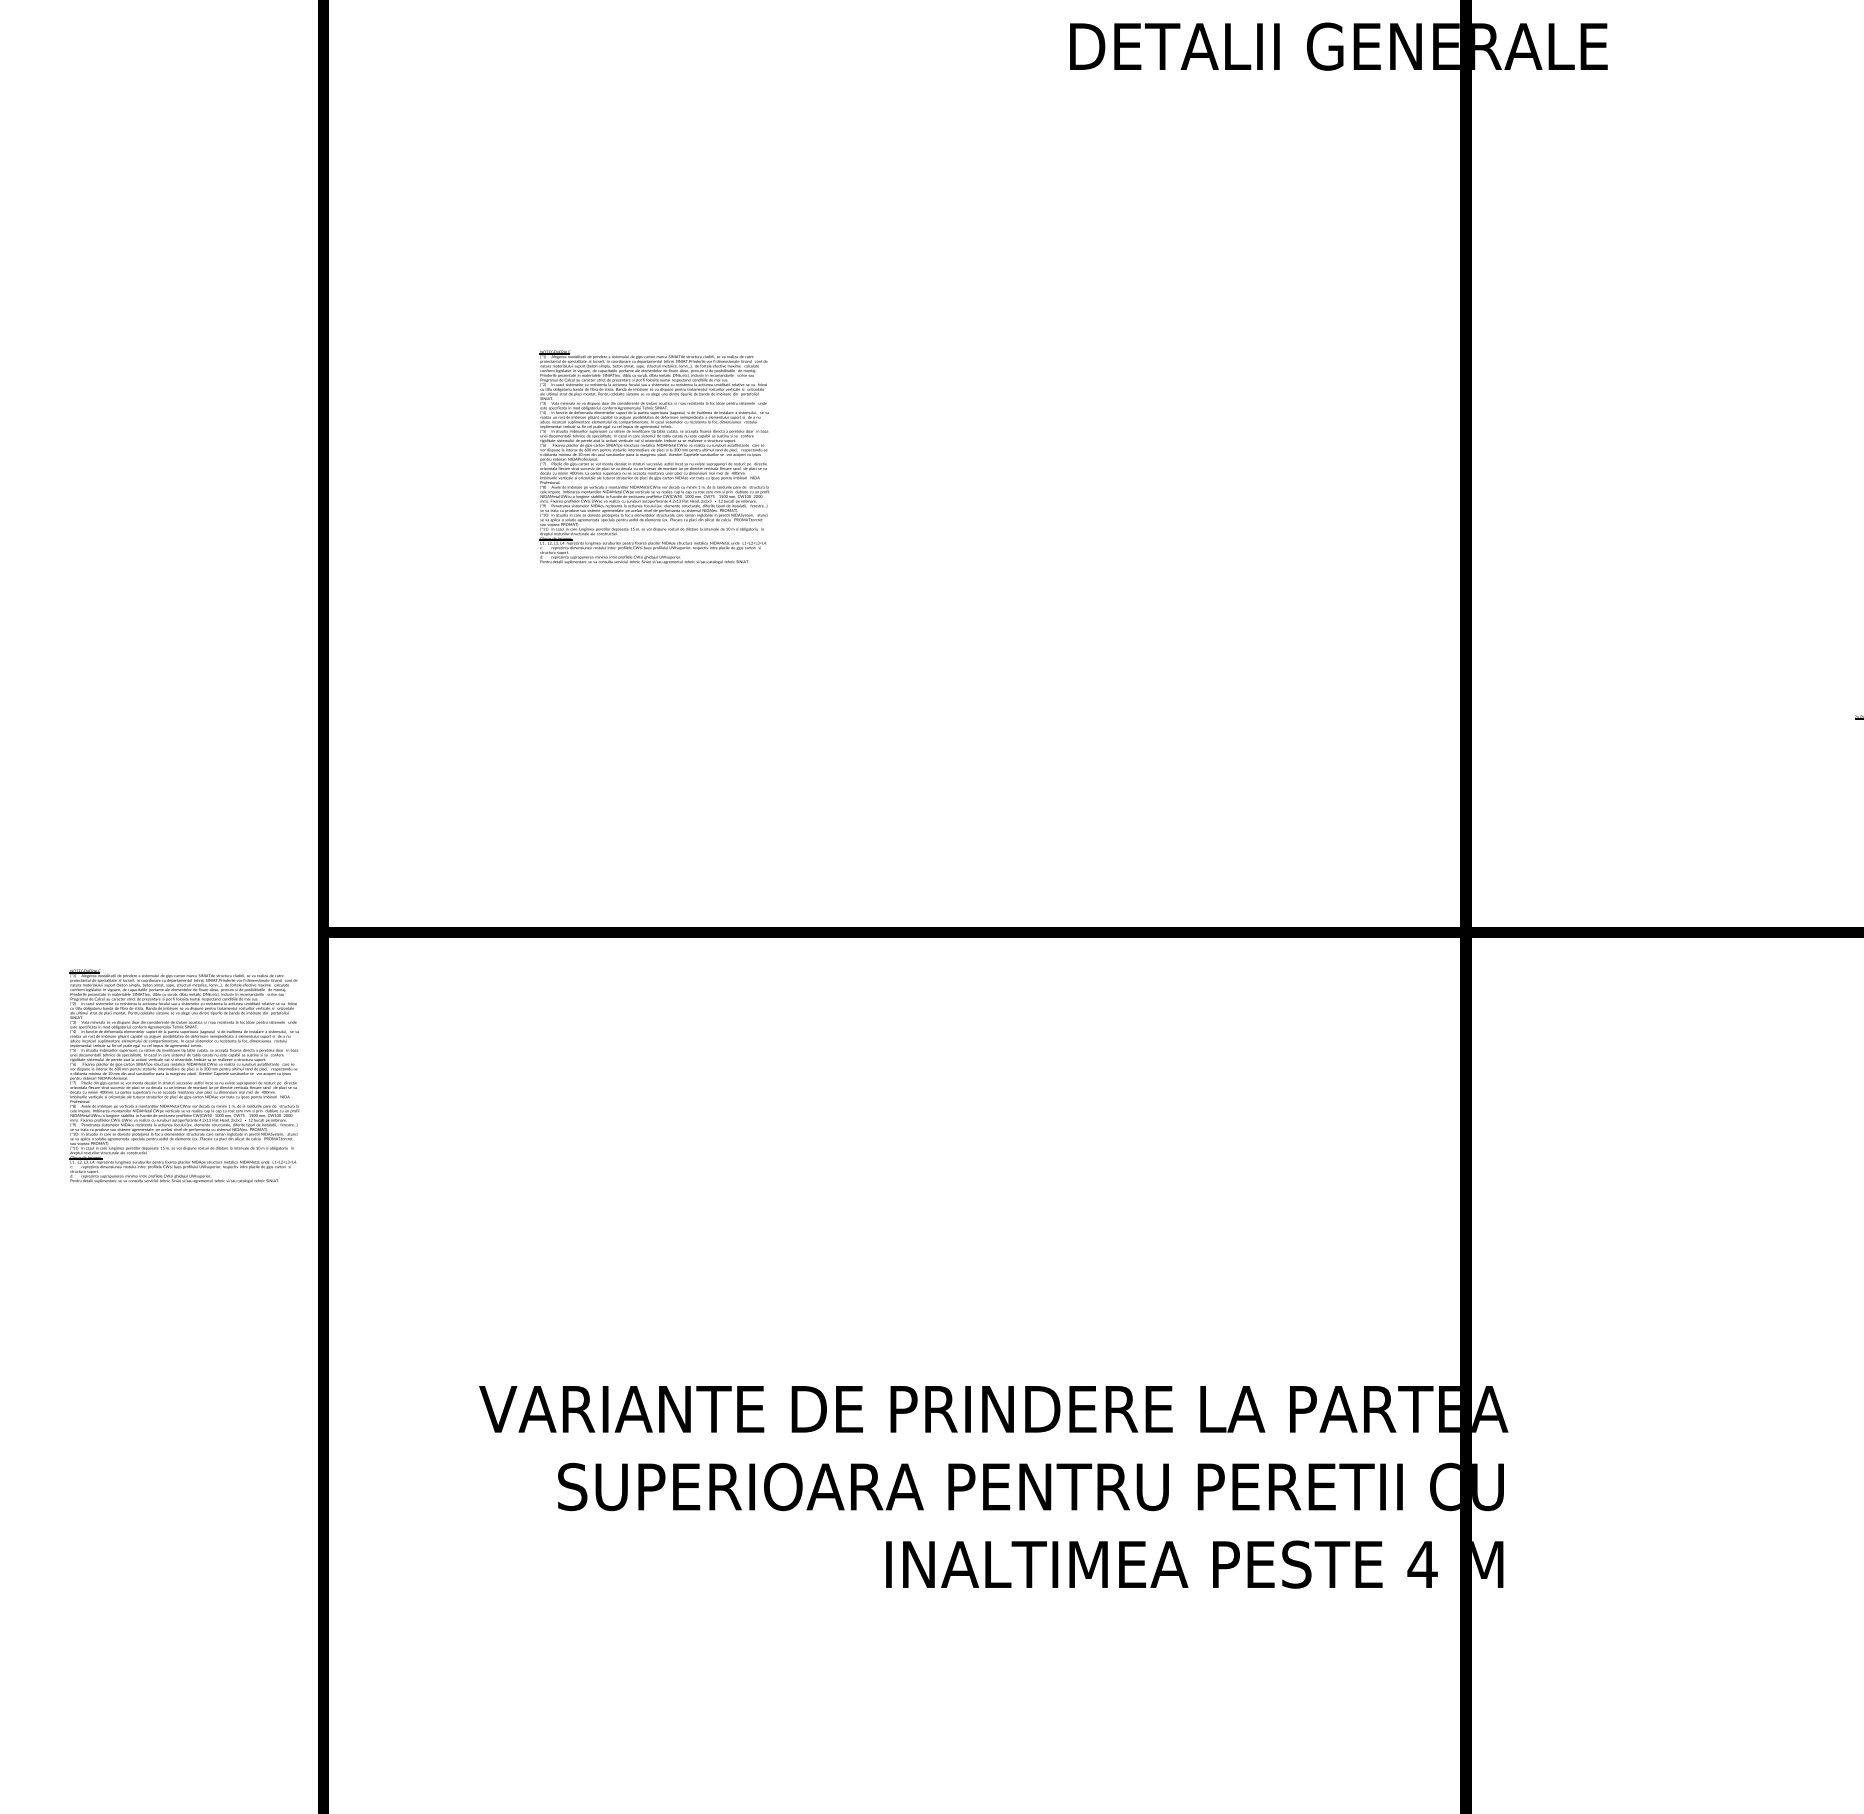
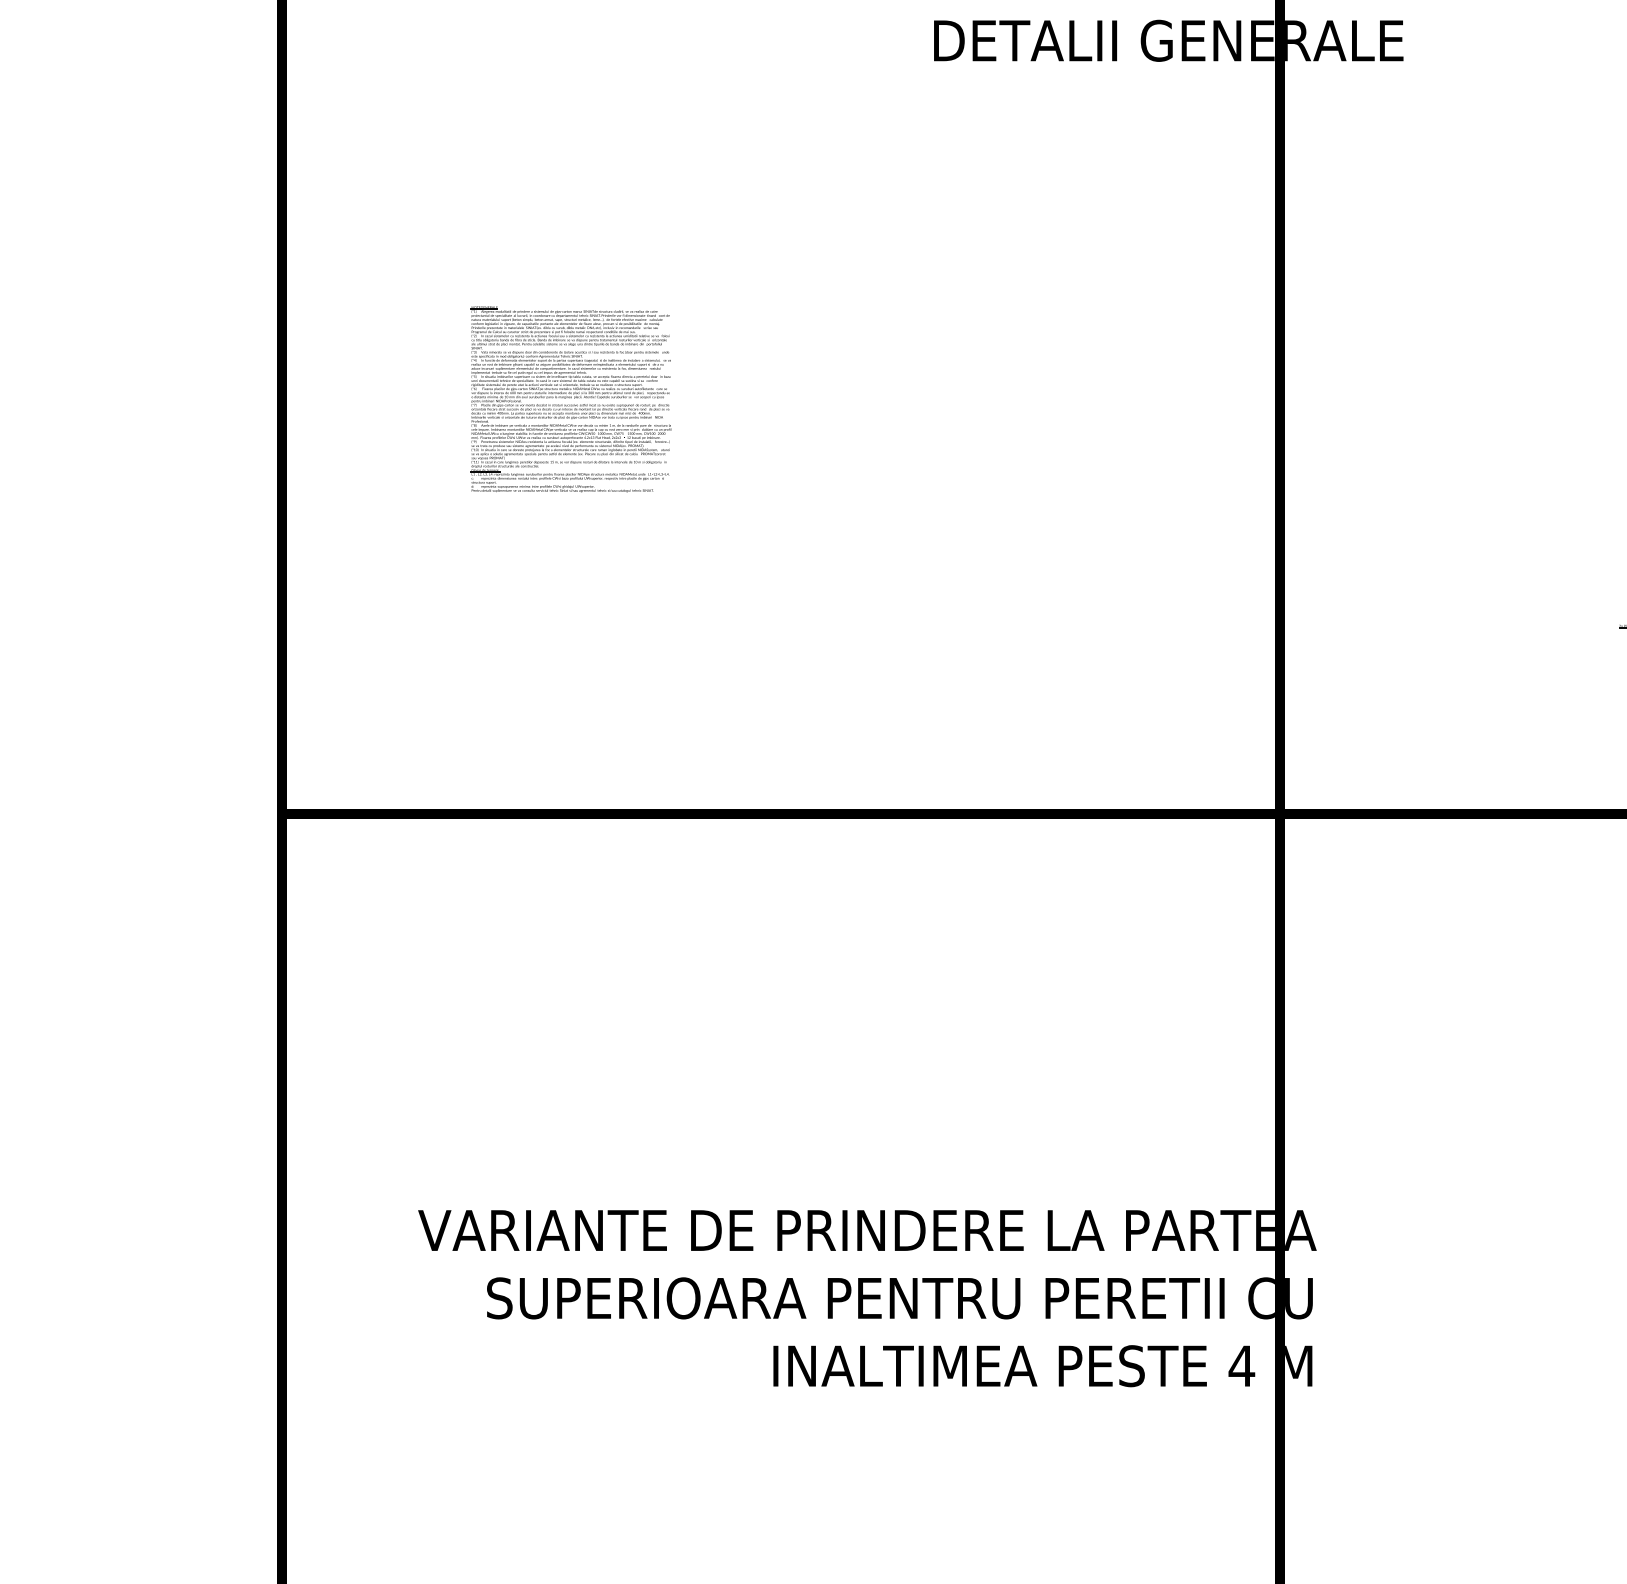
part: (183, 1075) -> (159, 939), removed

